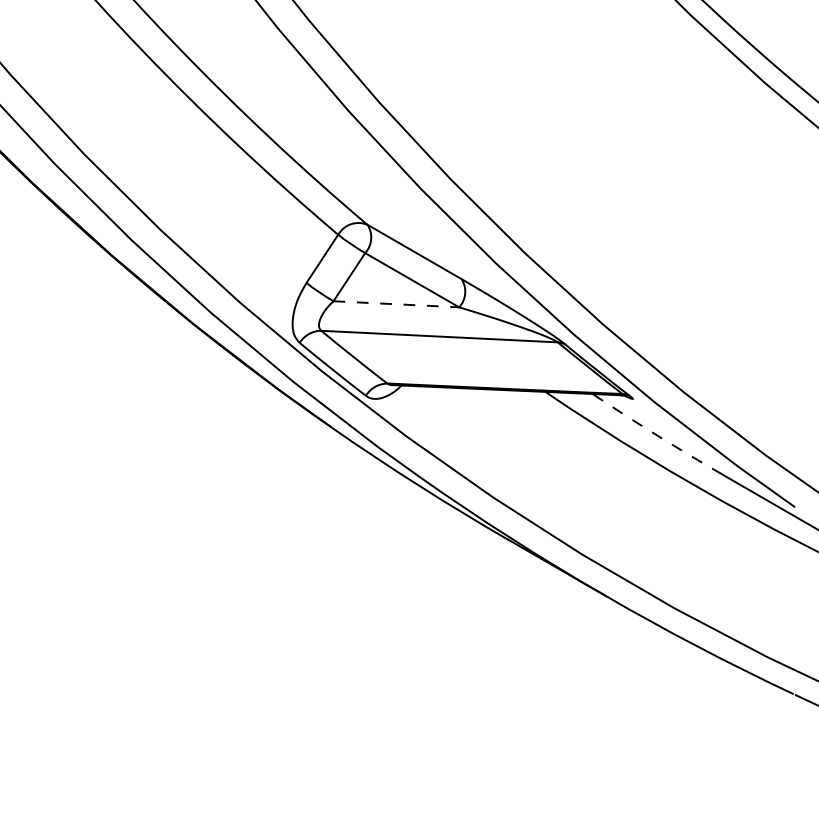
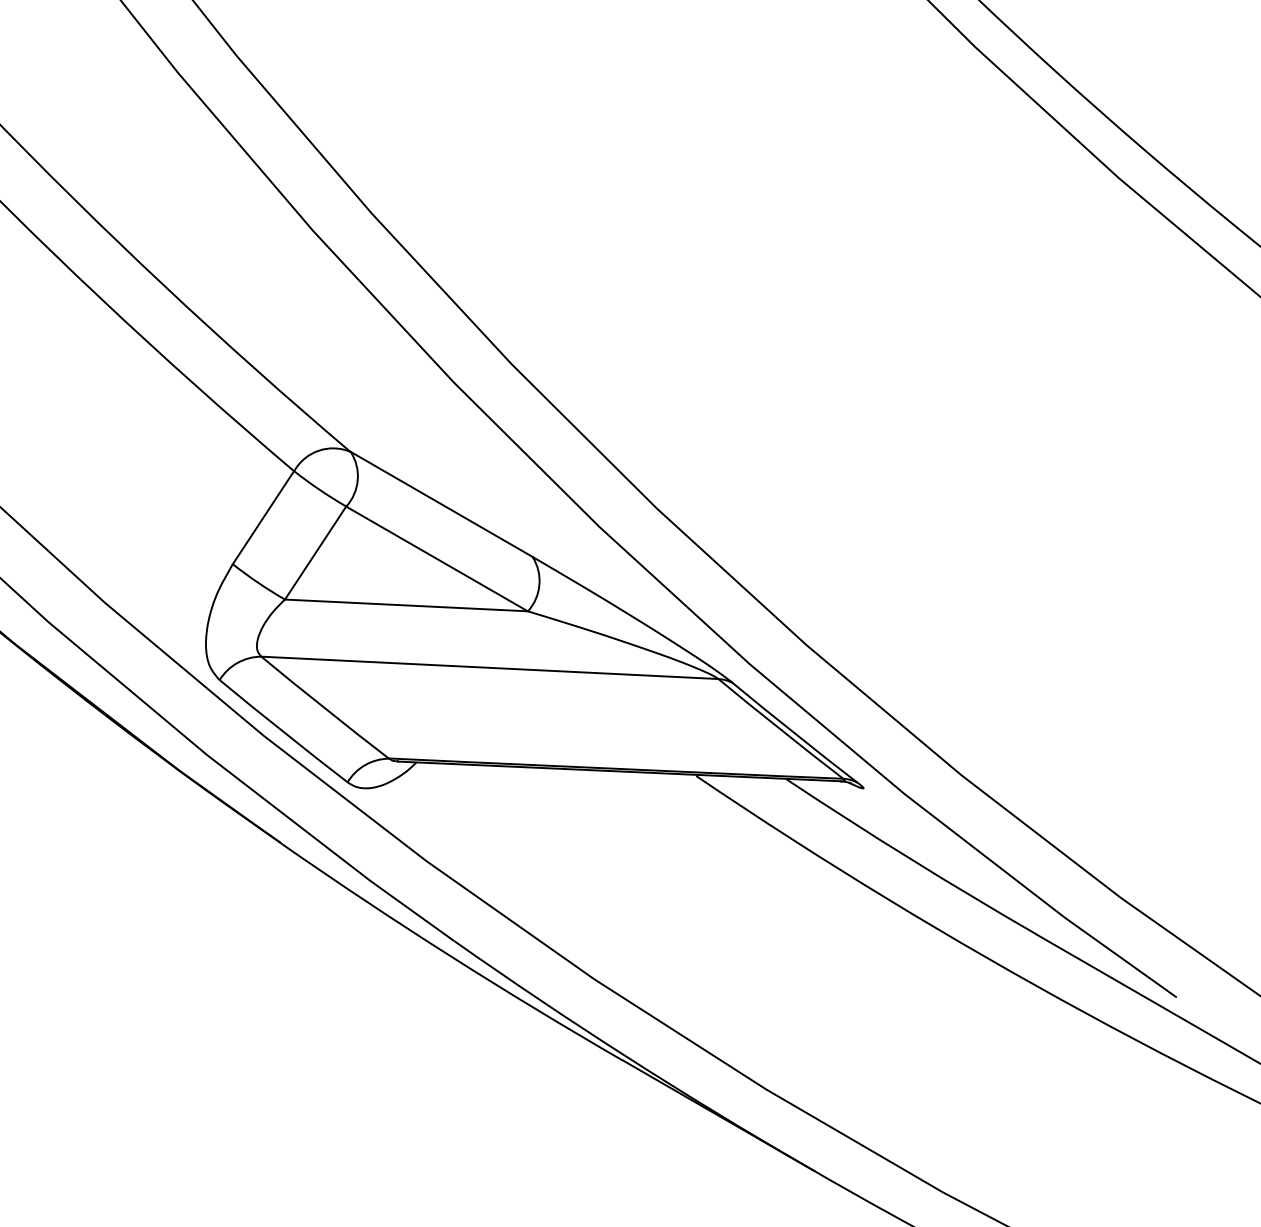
line: (396, 304) -> (406, 605), dashed -> solid
arc: (657, 435) -> (910, 858), dashed -> solid

